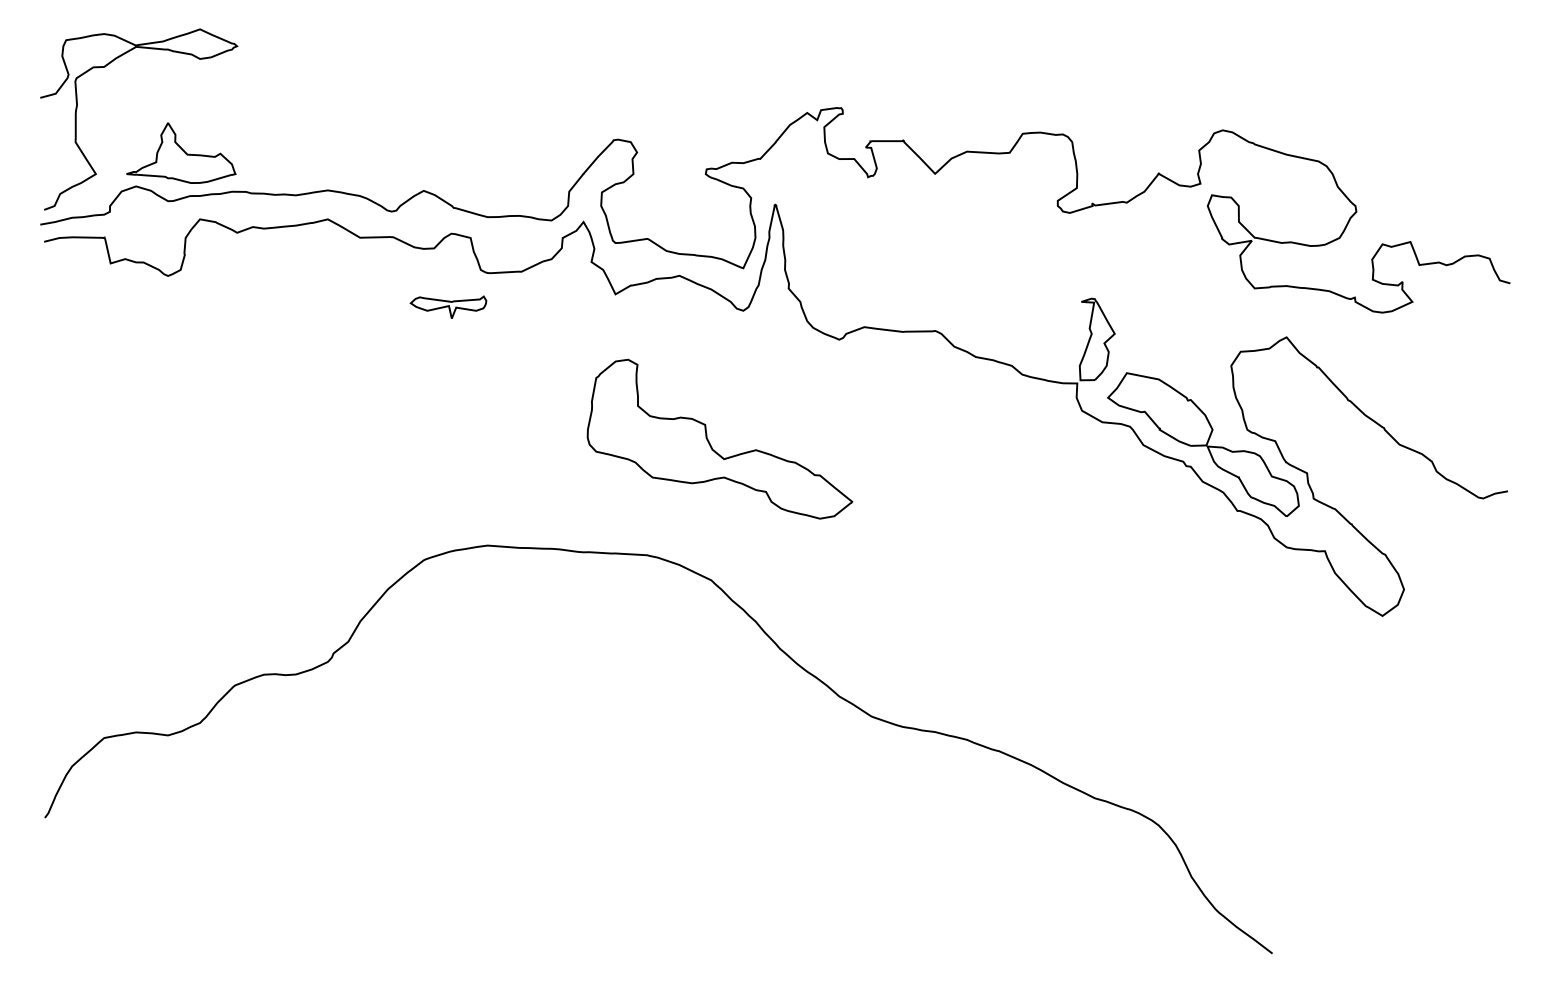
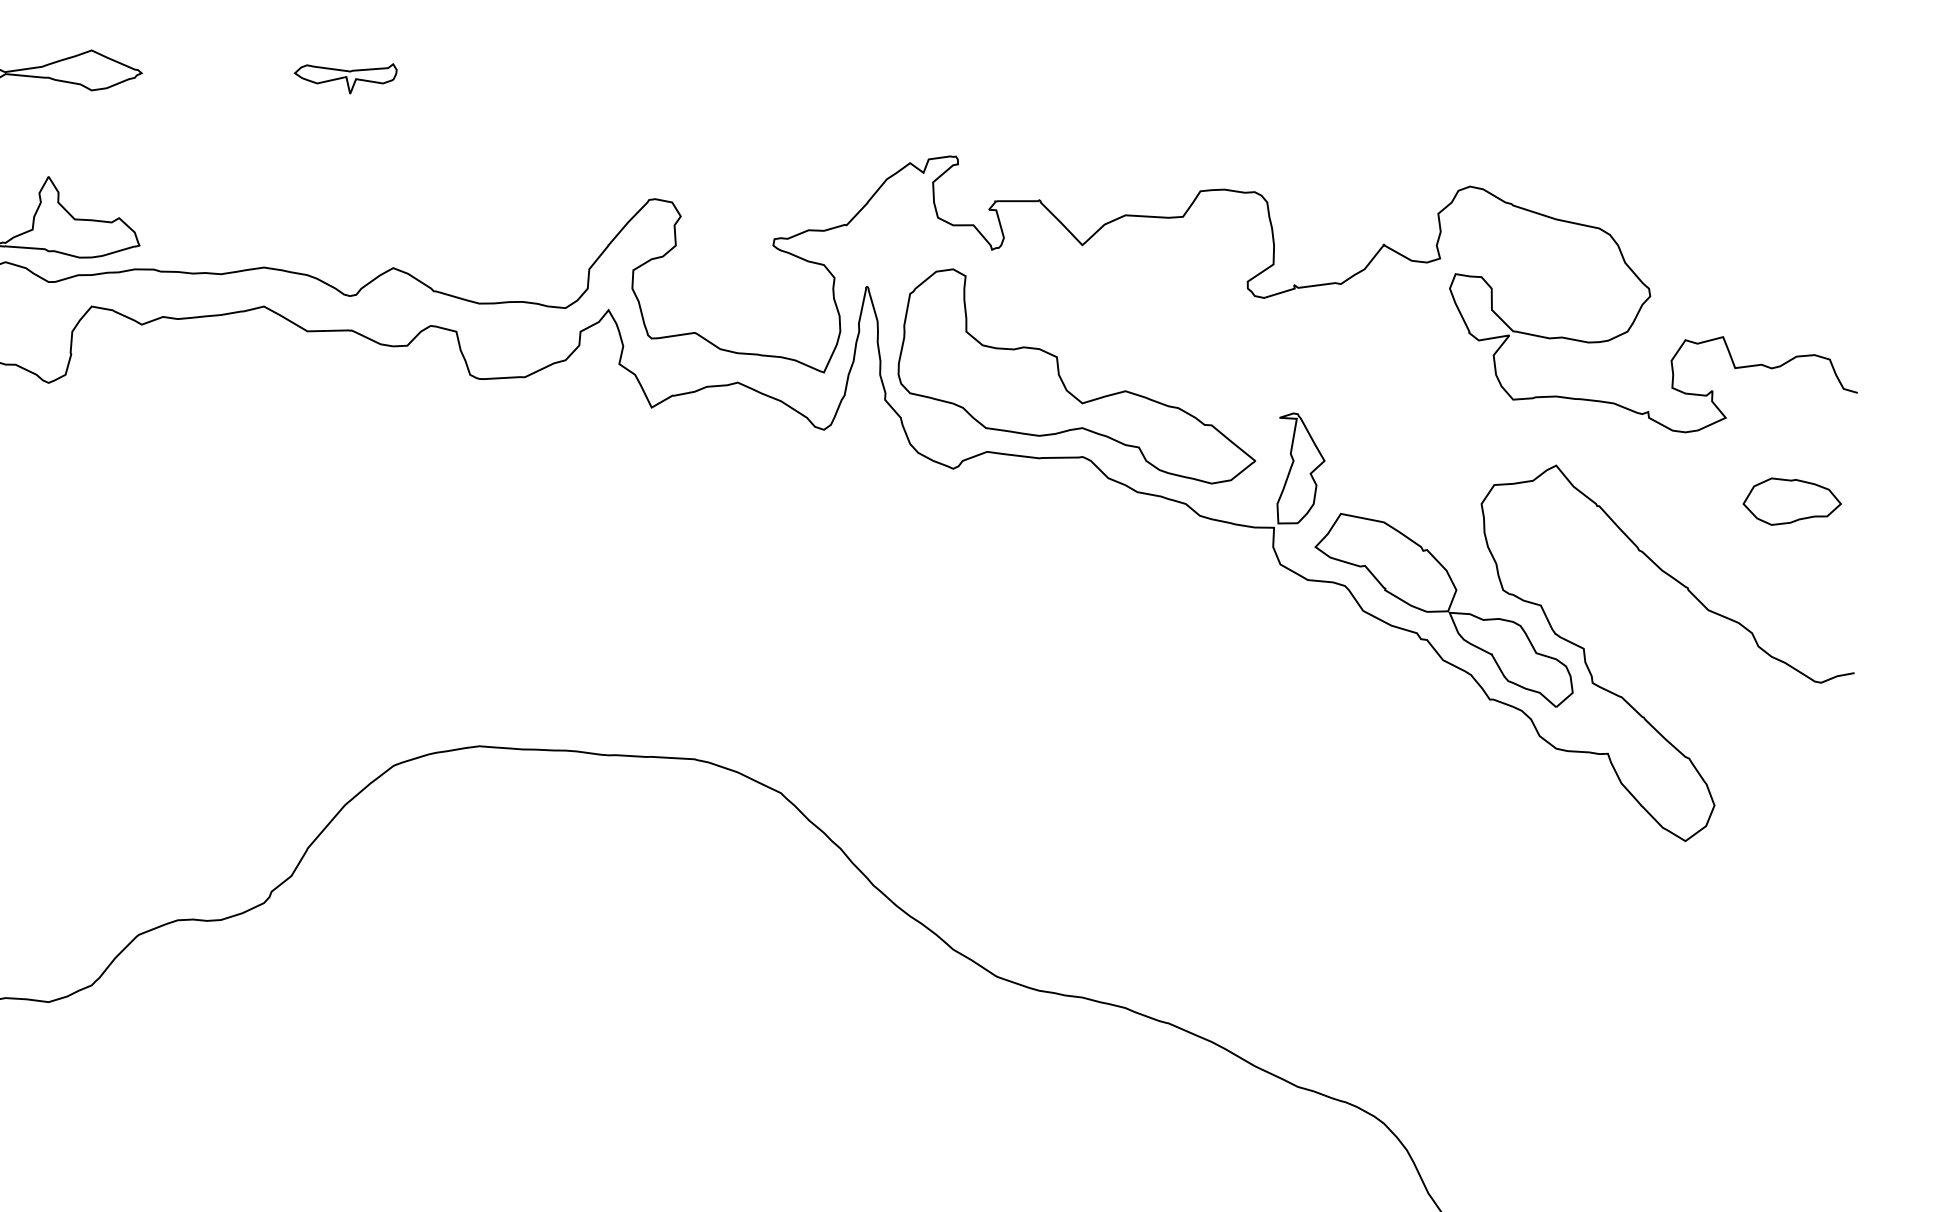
part: (448, 306) -> (345, 77), moved
part: (1461, 364) -> (1791, 502), added
part: (710, 443) -> (1064, 382), moved

